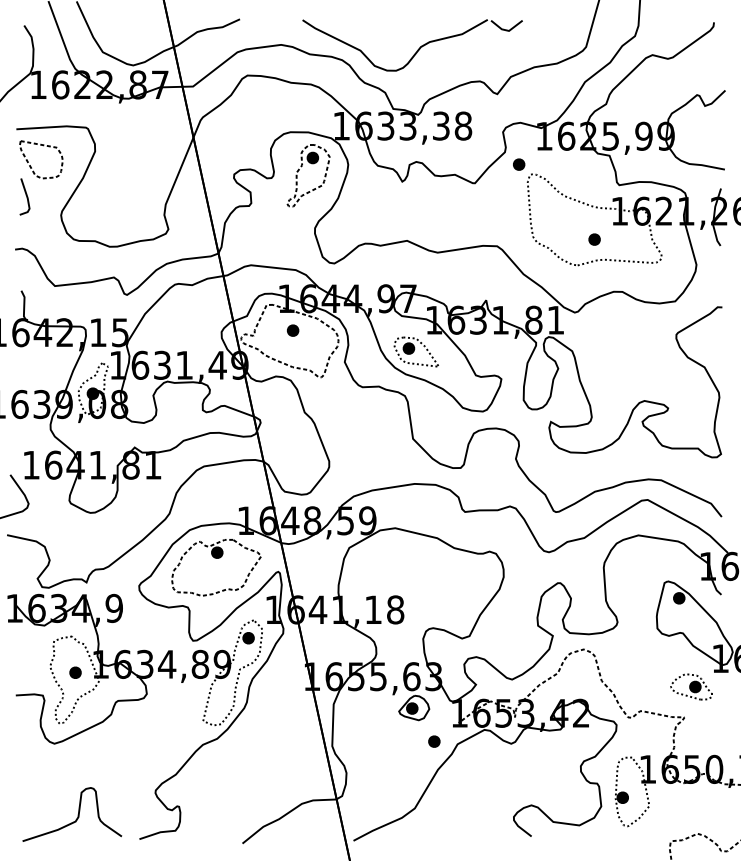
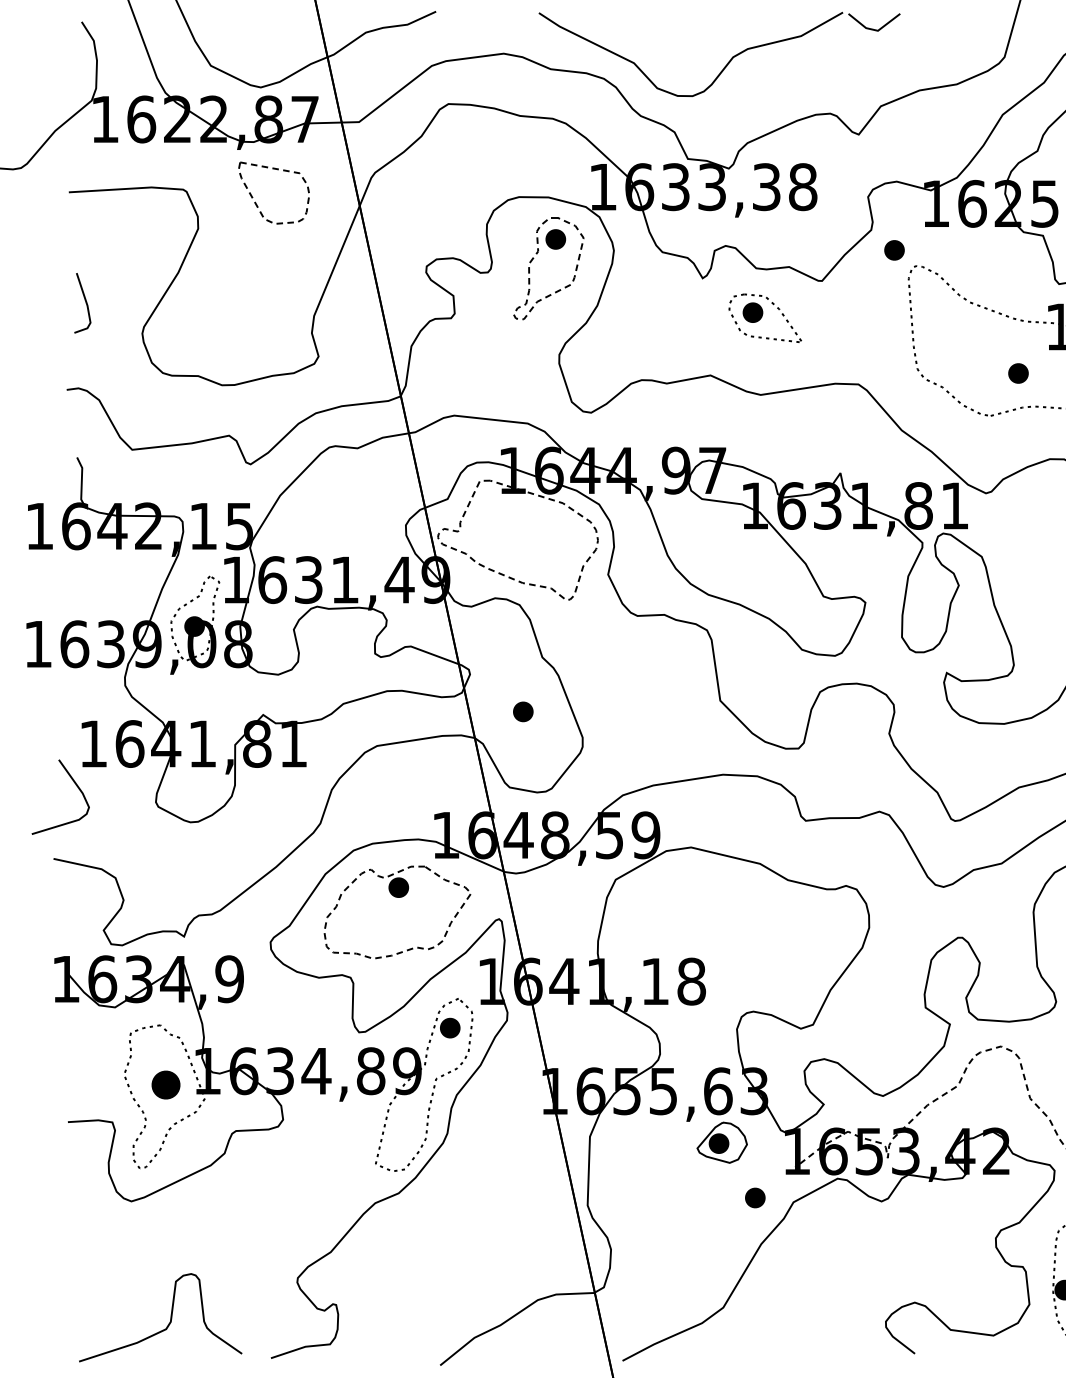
part: (31, 166) -> (257, 204), moved
part: (293, 330) -> (523, 711), moved
part: (415, 351) -> (763, 317), moved
part: (75, 672) -> (165, 1084), size x1.4

